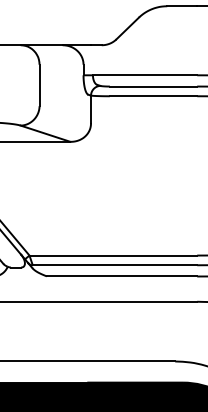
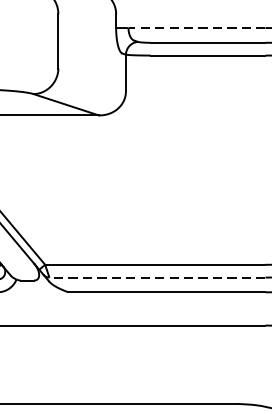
line: (144, 75) -> (196, 28), solid -> dashed
line: (114, 265) -> (156, 277), solid -> dashed

